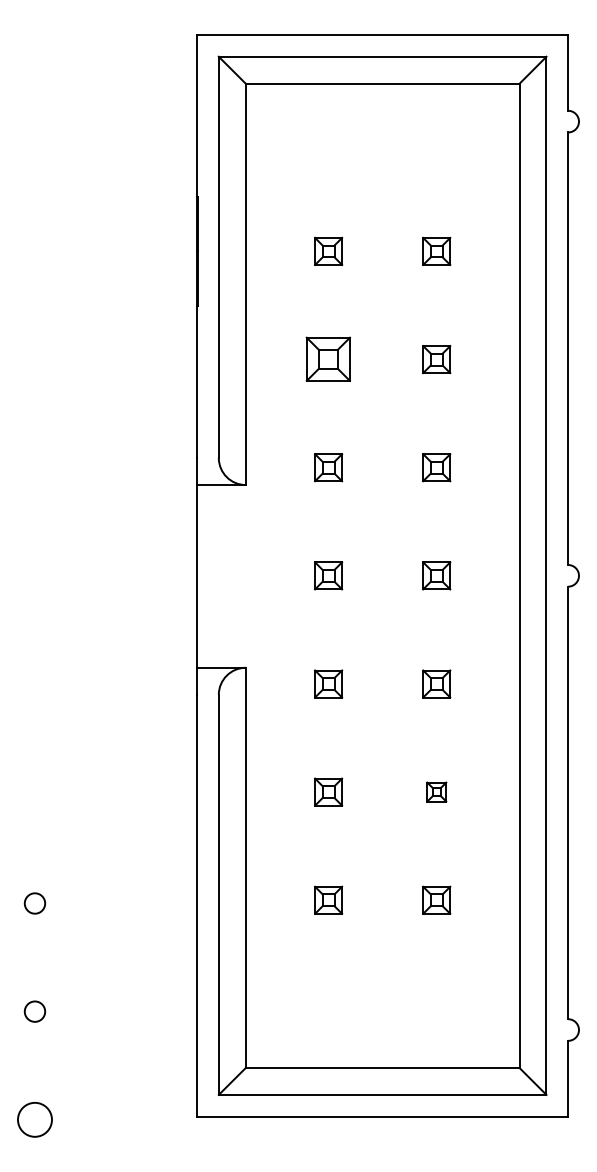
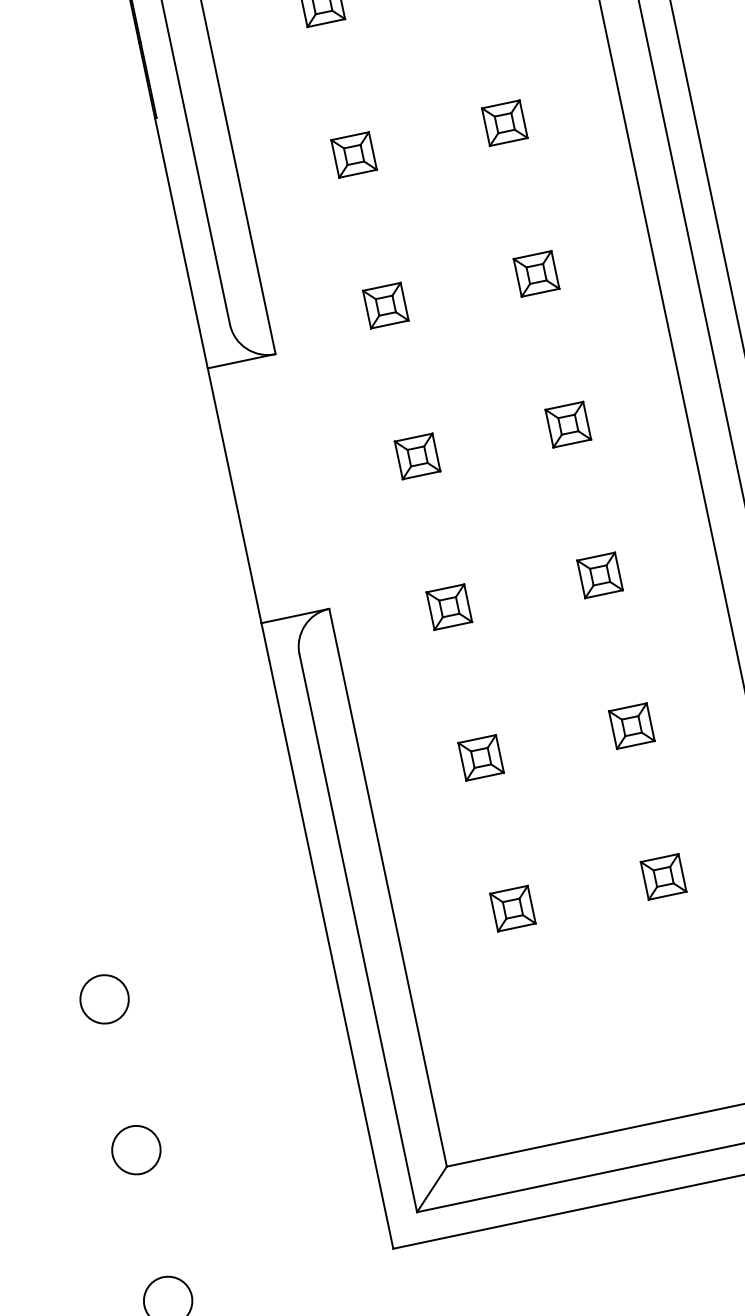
part: (328, 359) -> (353, 154), size x0.62
part: (436, 791) -> (631, 725), size x1.43
circle: (35, 903) -> (105, 999), size x1.67
circle: (35, 1011) -> (137, 1149), size x1.67

